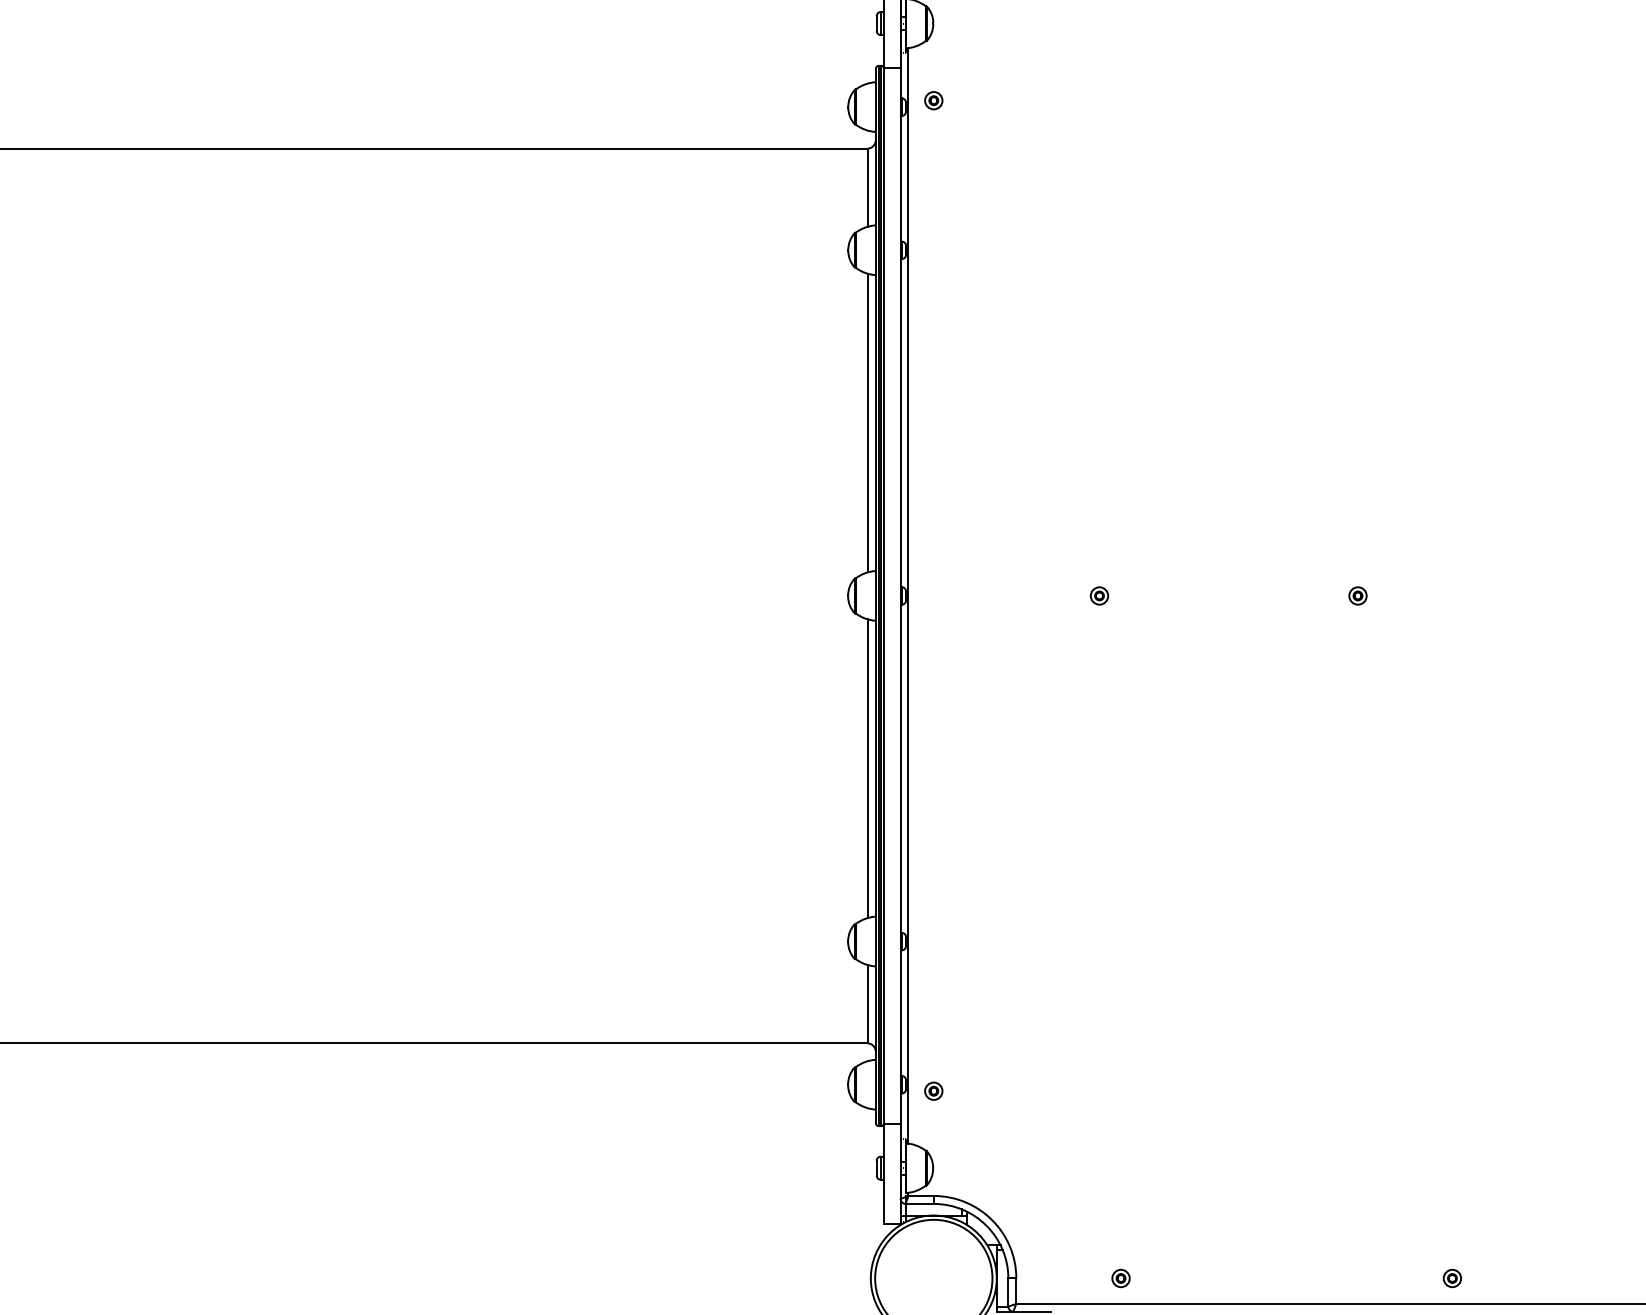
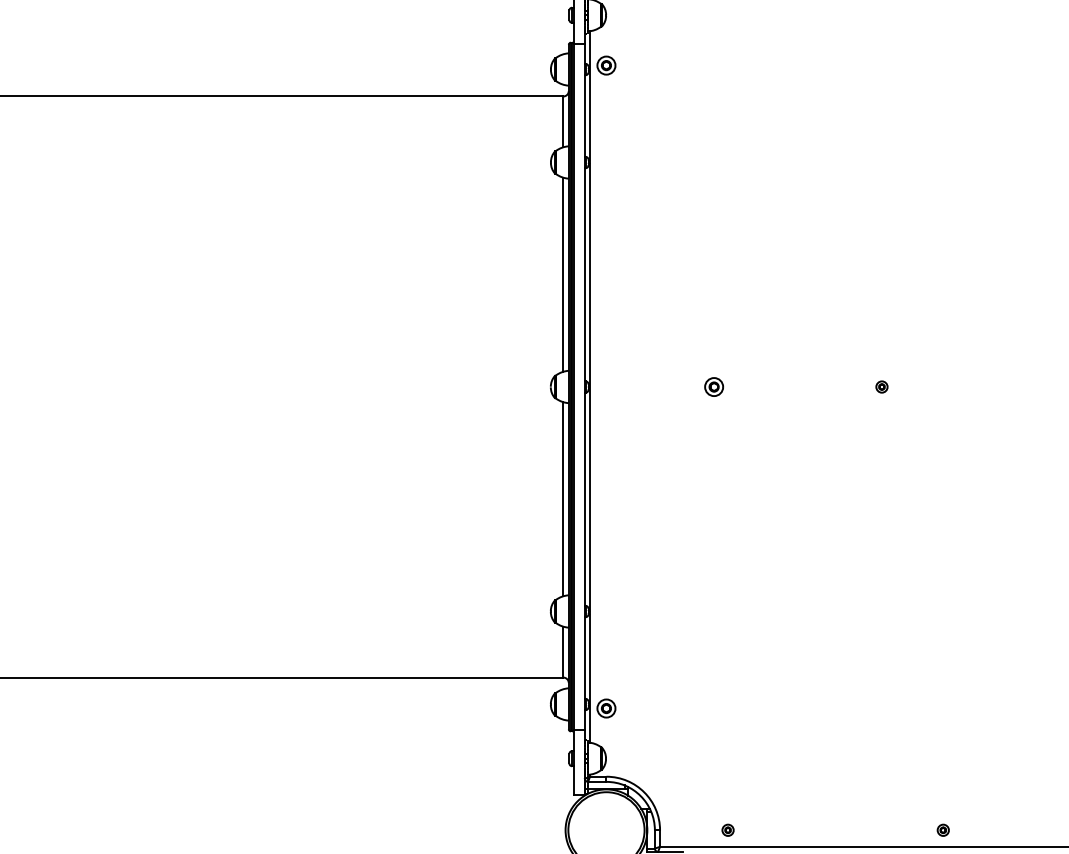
part: (933, 99) -> (606, 64), size x1.6
part: (1098, 595) -> (713, 386), size x1.6
part: (933, 1090) -> (606, 708), size x1.6

